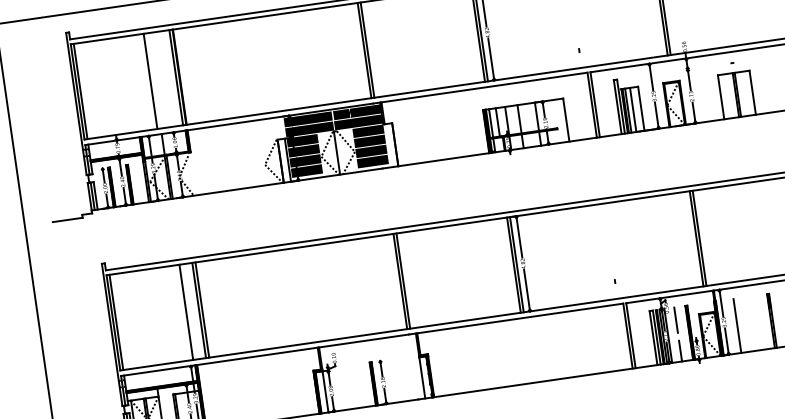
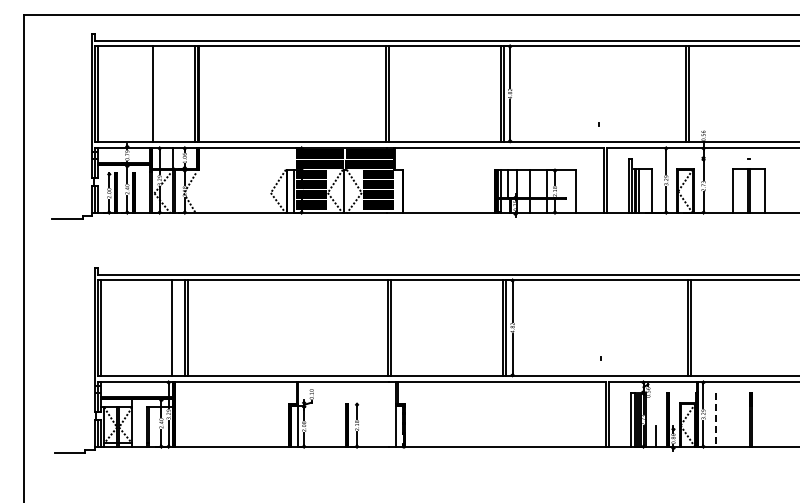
line: (150, 81) -> (153, 93), moved
line: (632, 109) -> (643, 190), removed
line: (676, 320) -> (656, 405), removed
line: (737, 326) -> (716, 420), solid -> dashed

